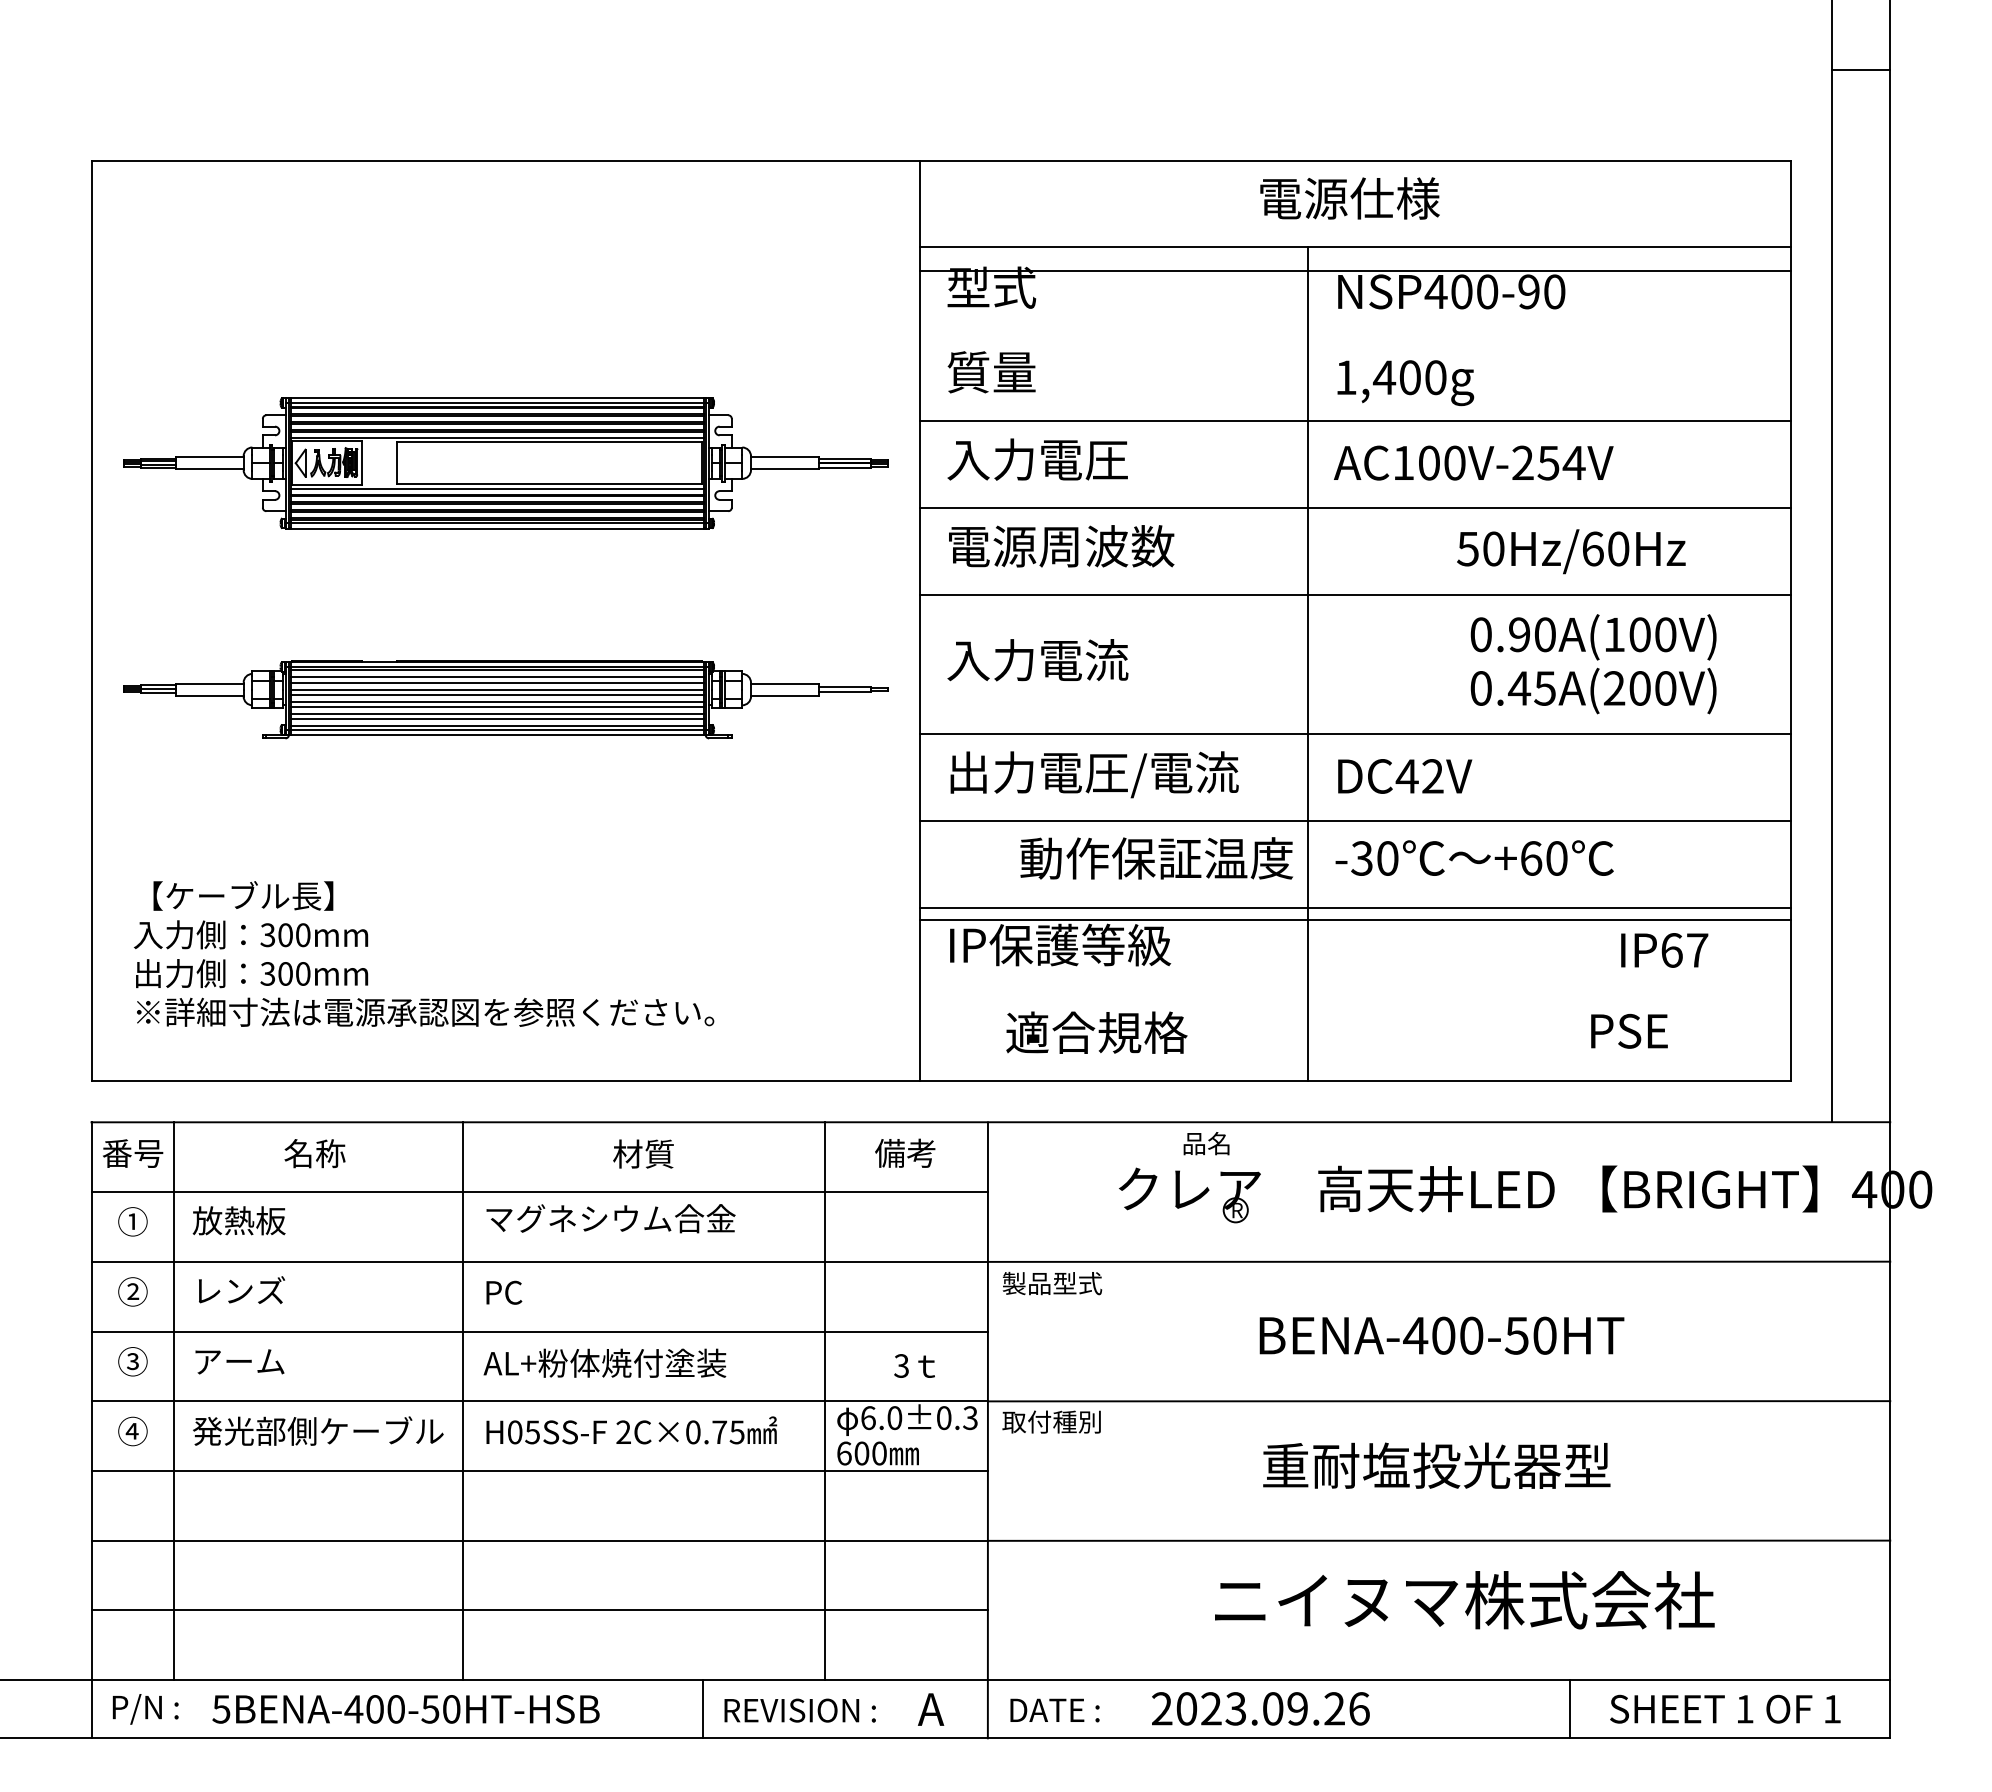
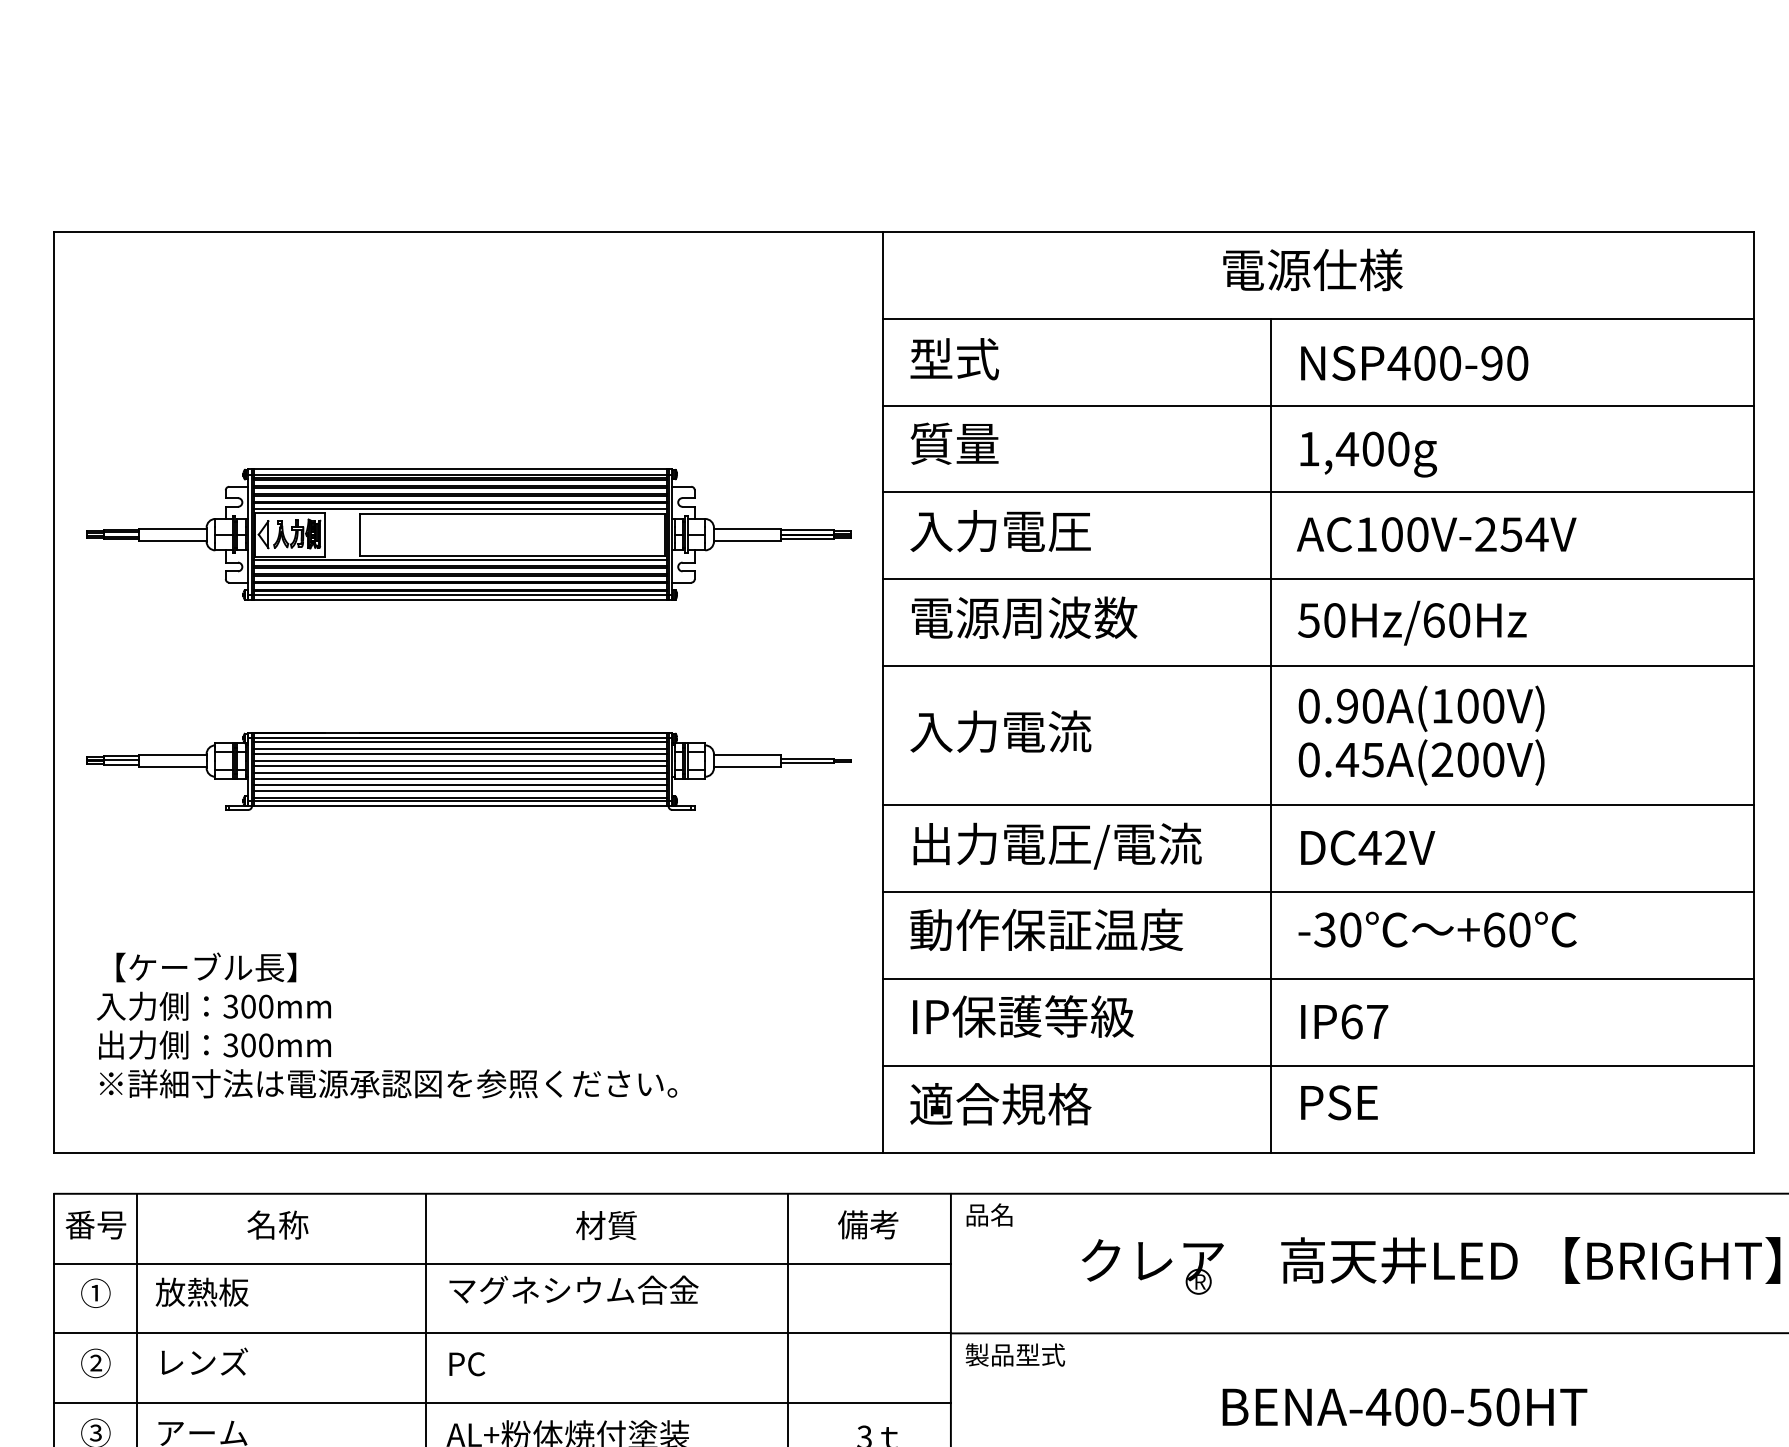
line: (1354, 271) -> (1317, 405), moved
text: (1571, 551) -> (1412, 622), moved
text: (1593, 664) -> (1421, 735), moved
text: (1156, 858) -> (1046, 929), moved
line: (1354, 920) -> (1317, 1065), moved
text: (1664, 950) -> (1344, 1021), moved
text: (1629, 1030) -> (1339, 1101), moved
text: (1096, 1032) -> (1000, 1103), moved
text: (1206, 1143) -> (989, 1214), moved

